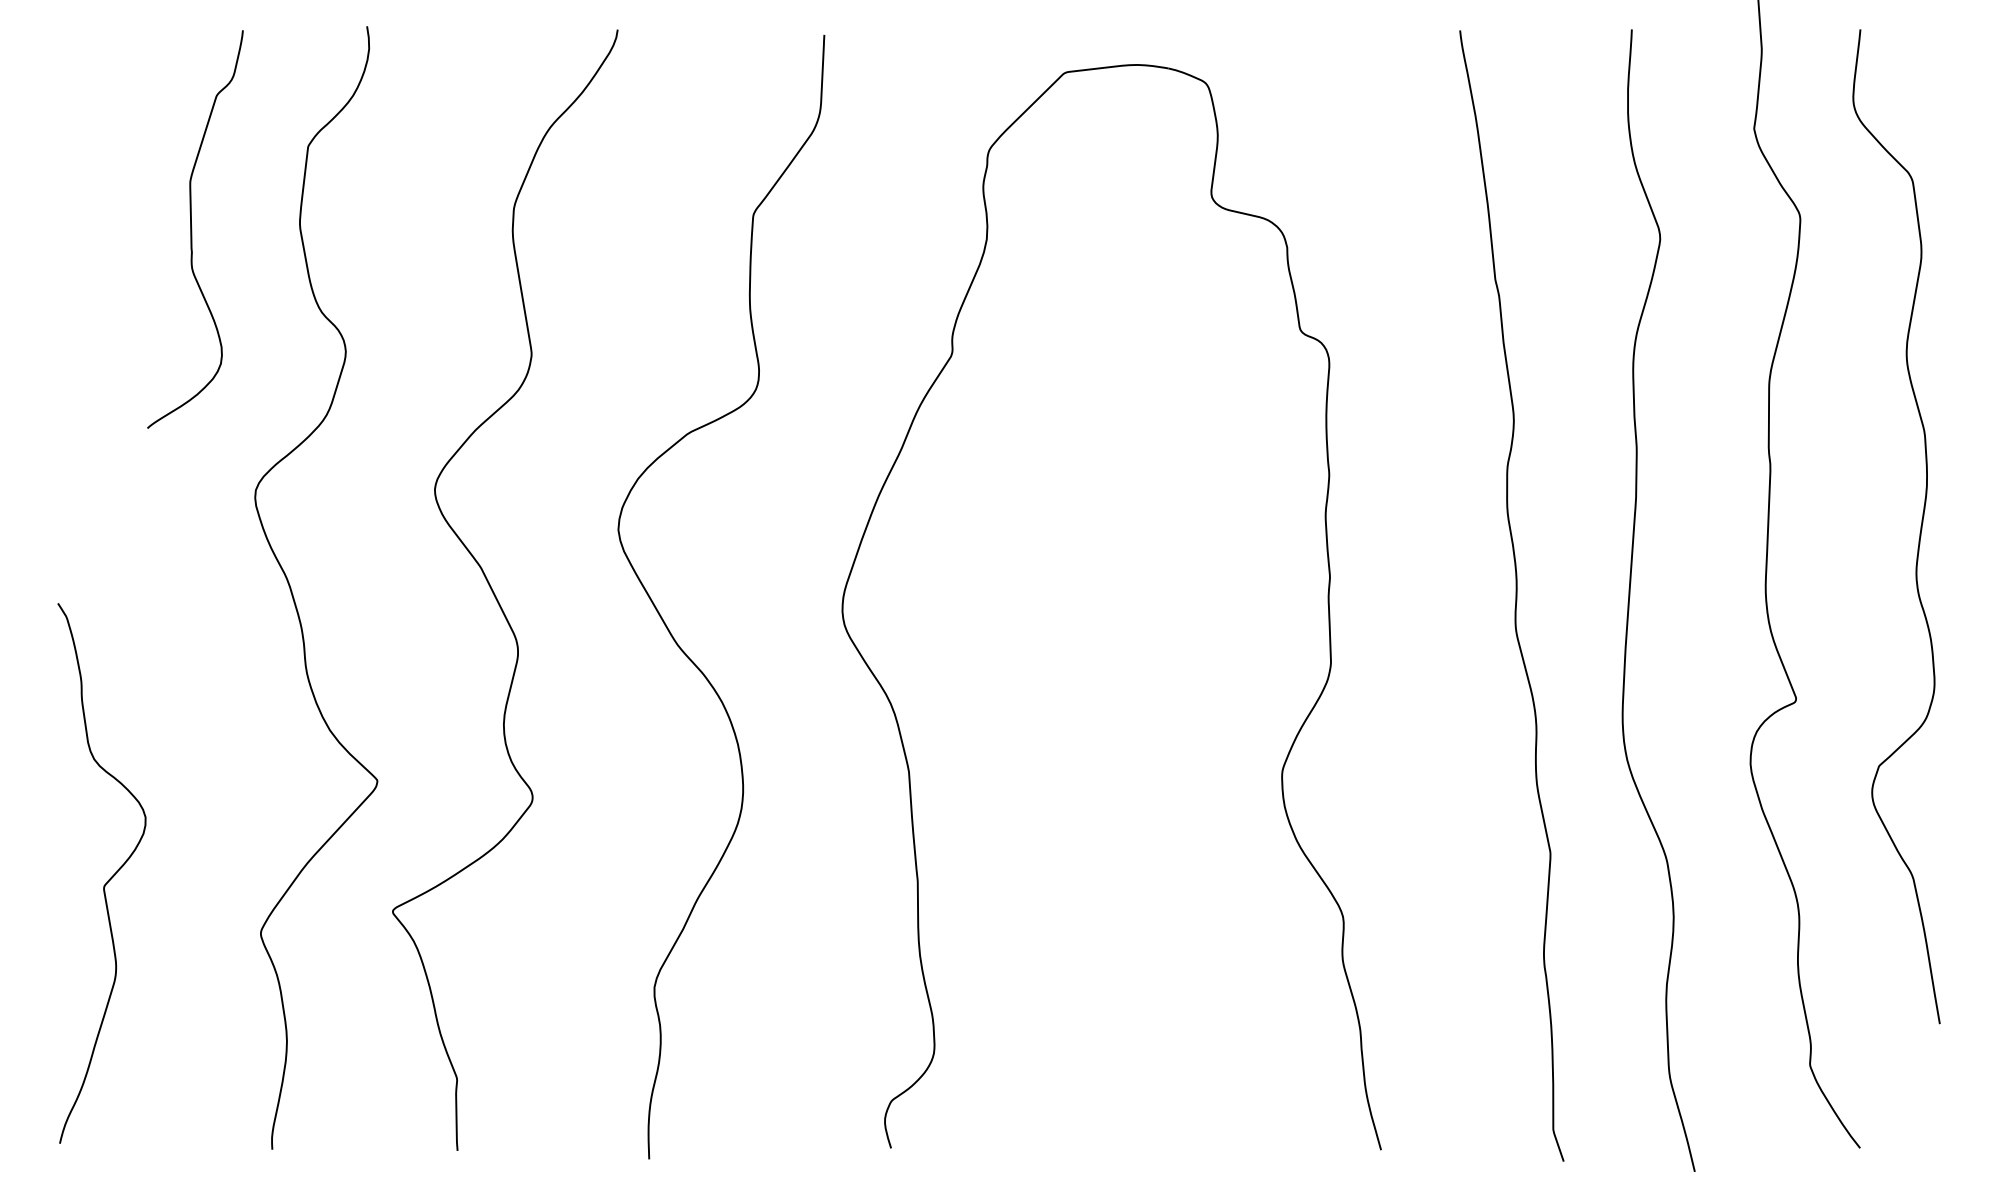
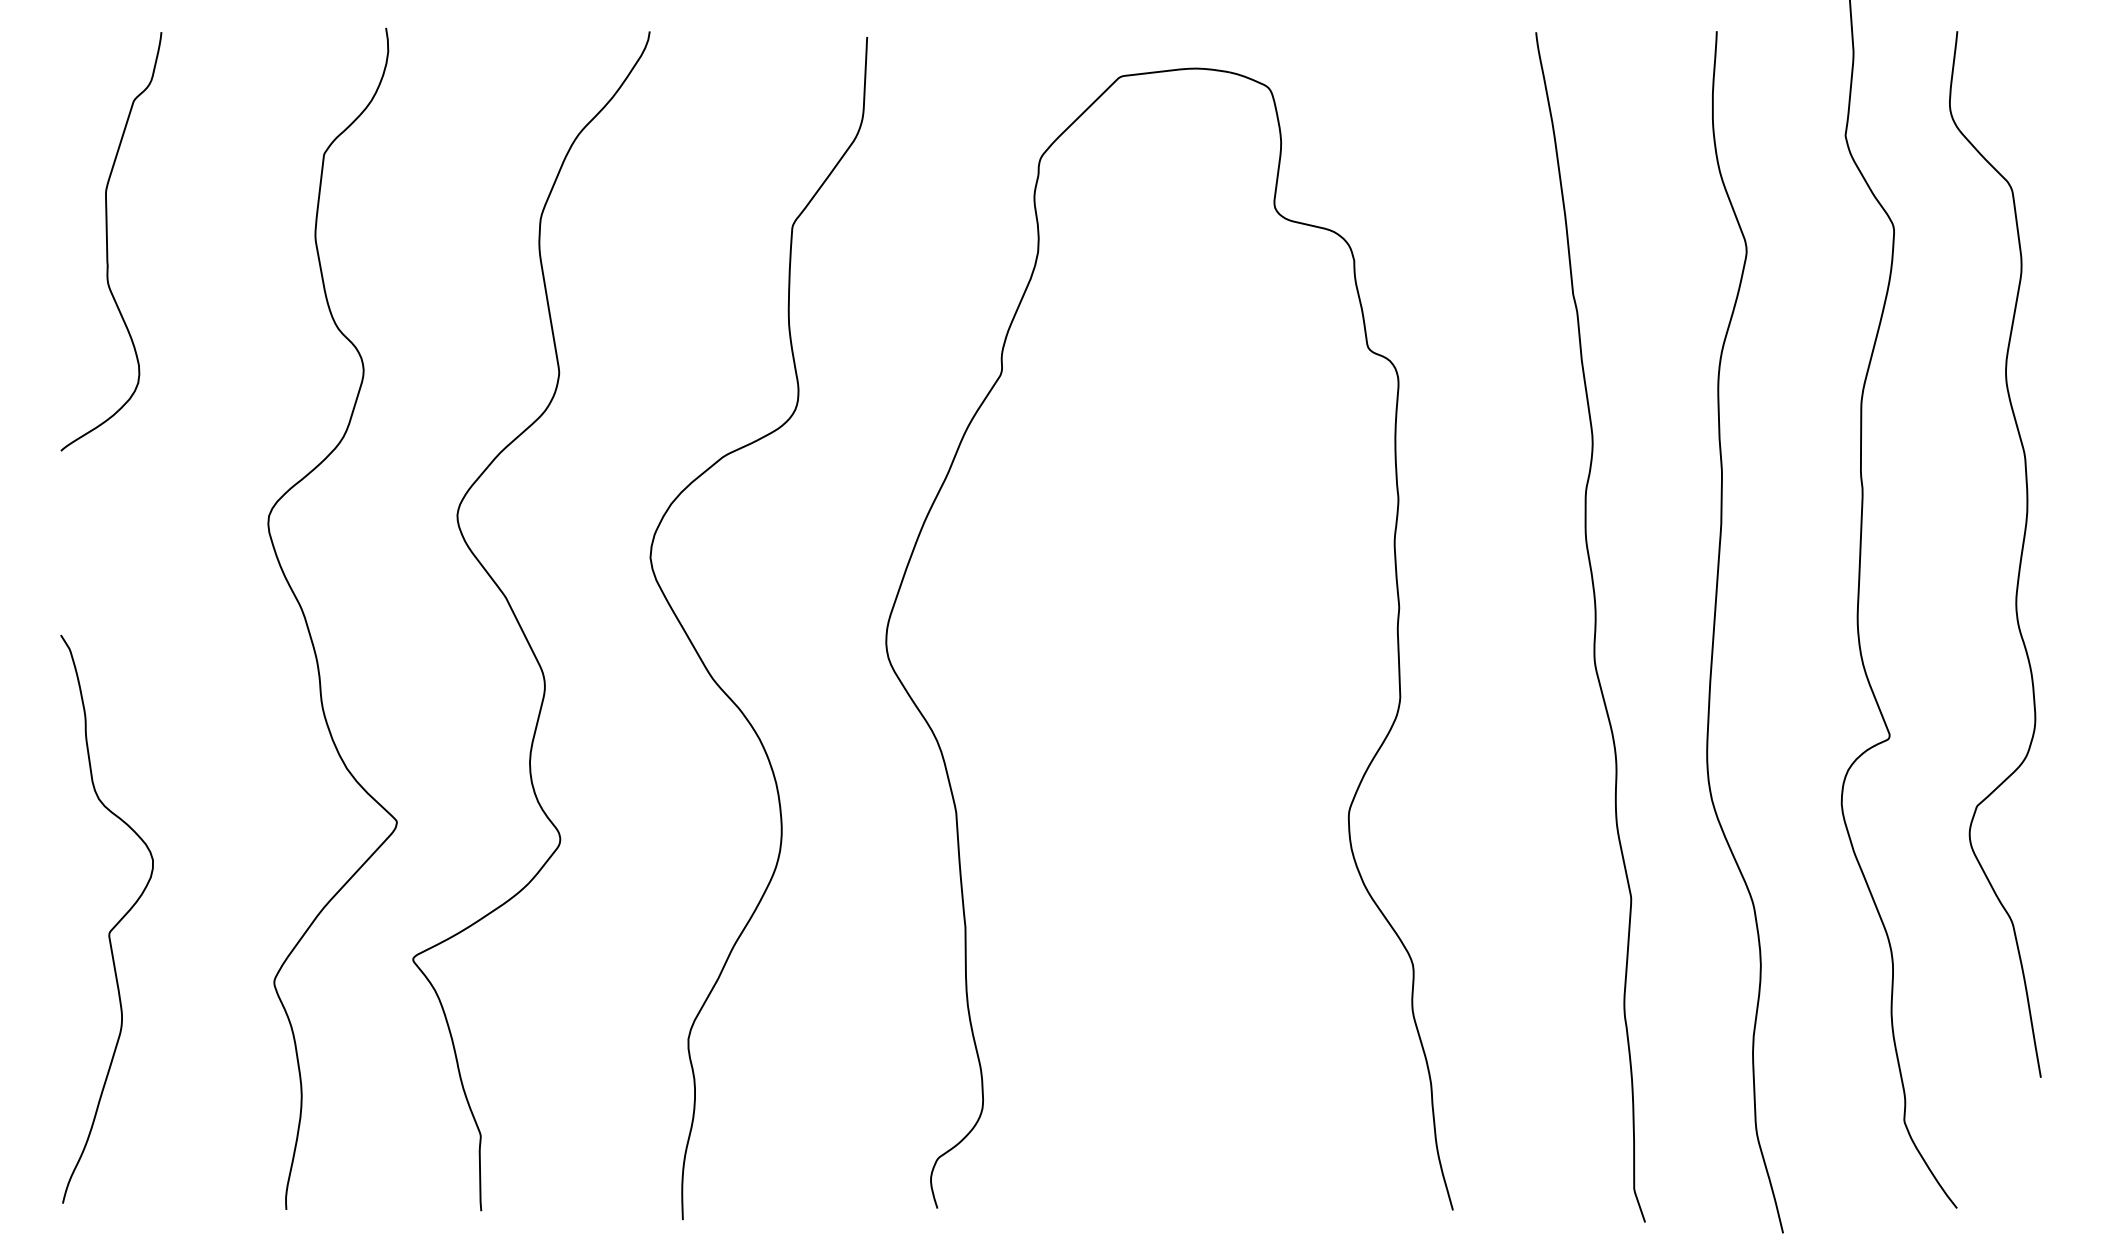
curve: (191, 229) -> (107, 241), moved

